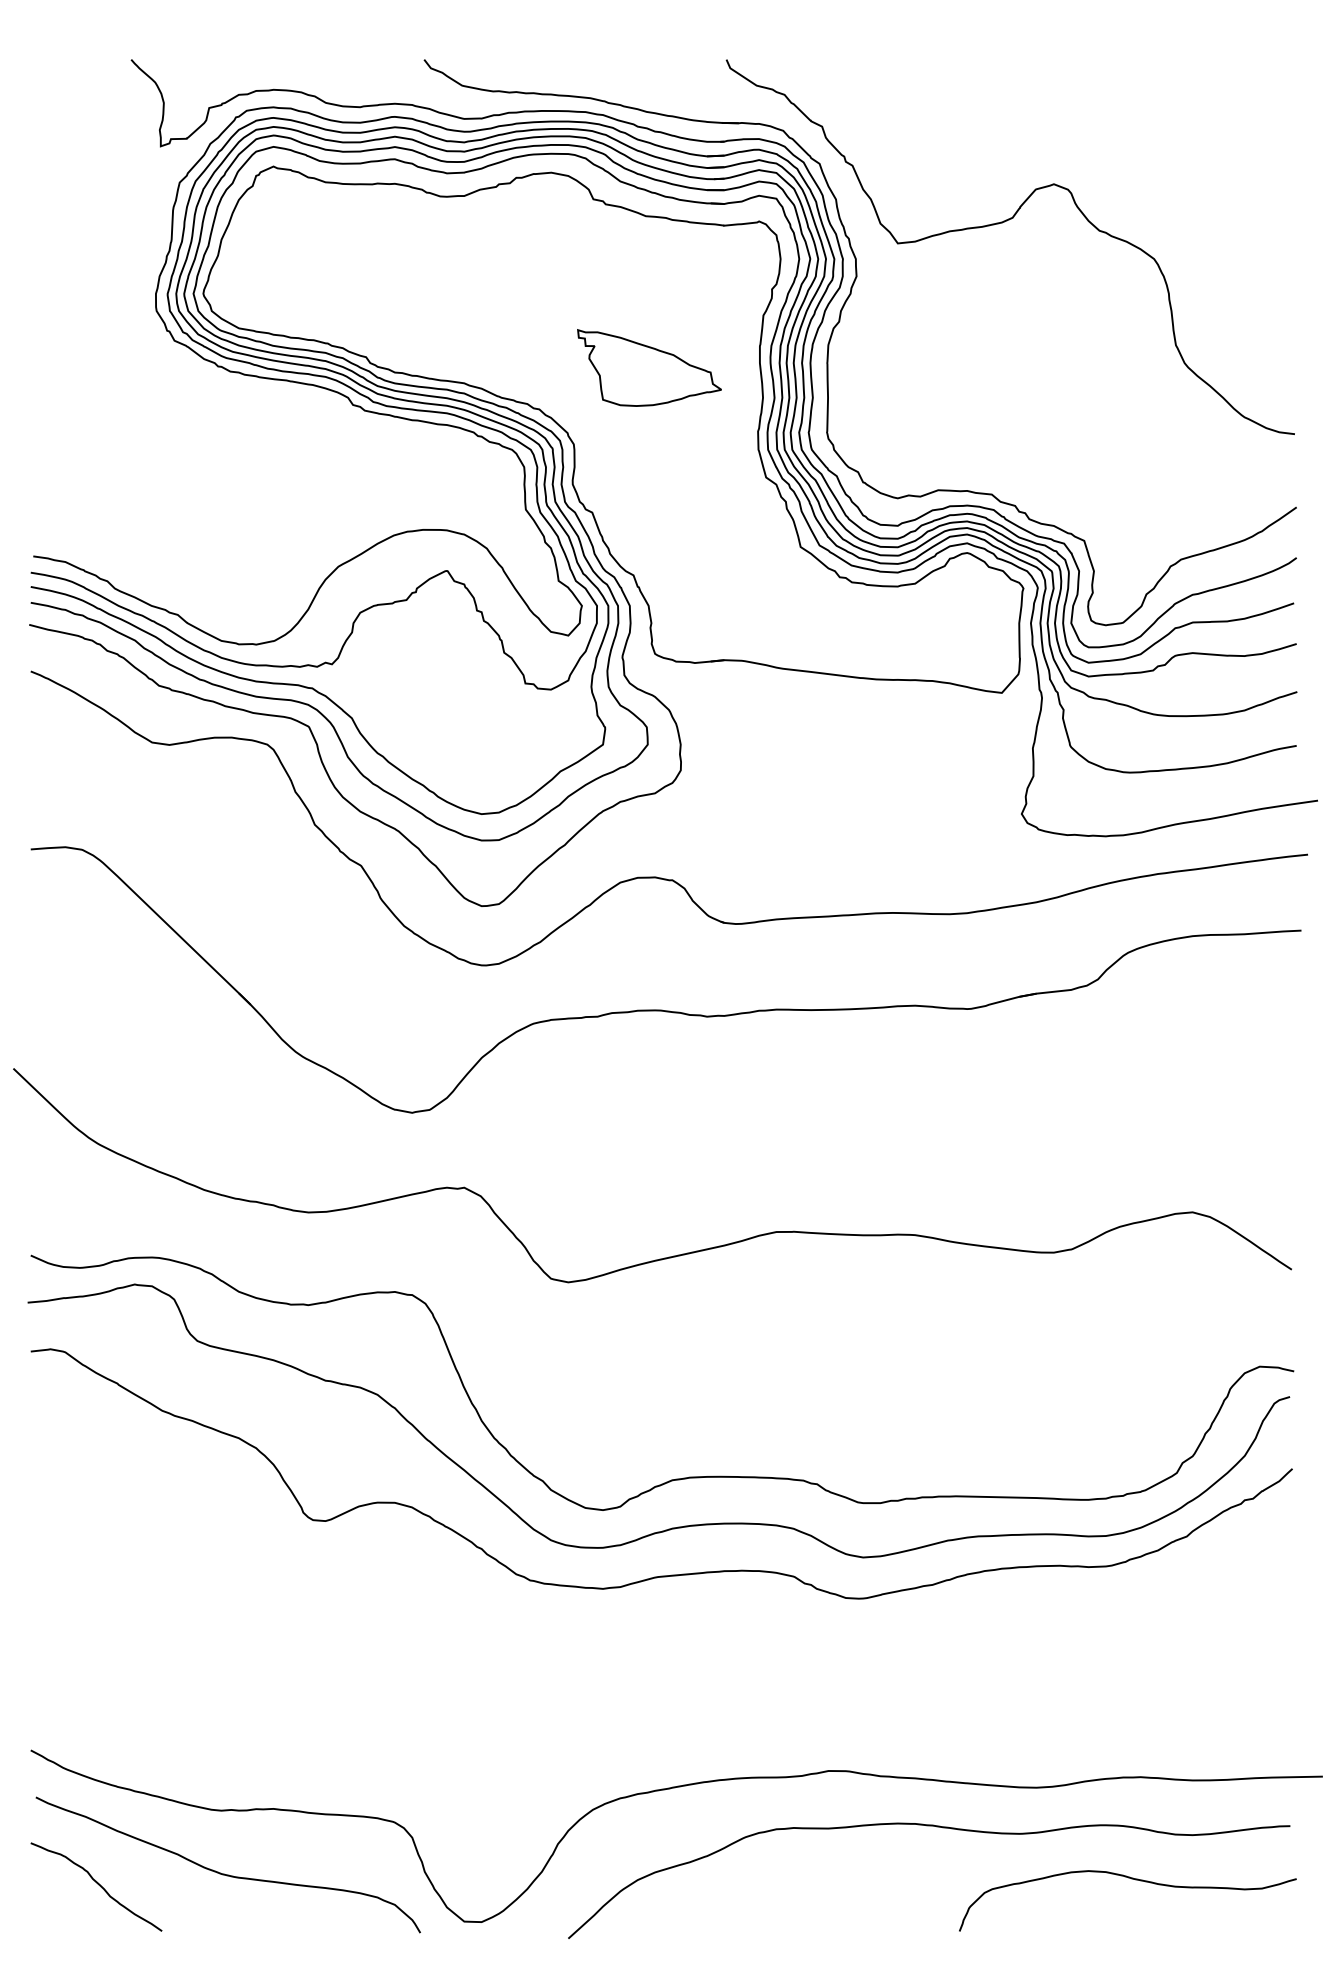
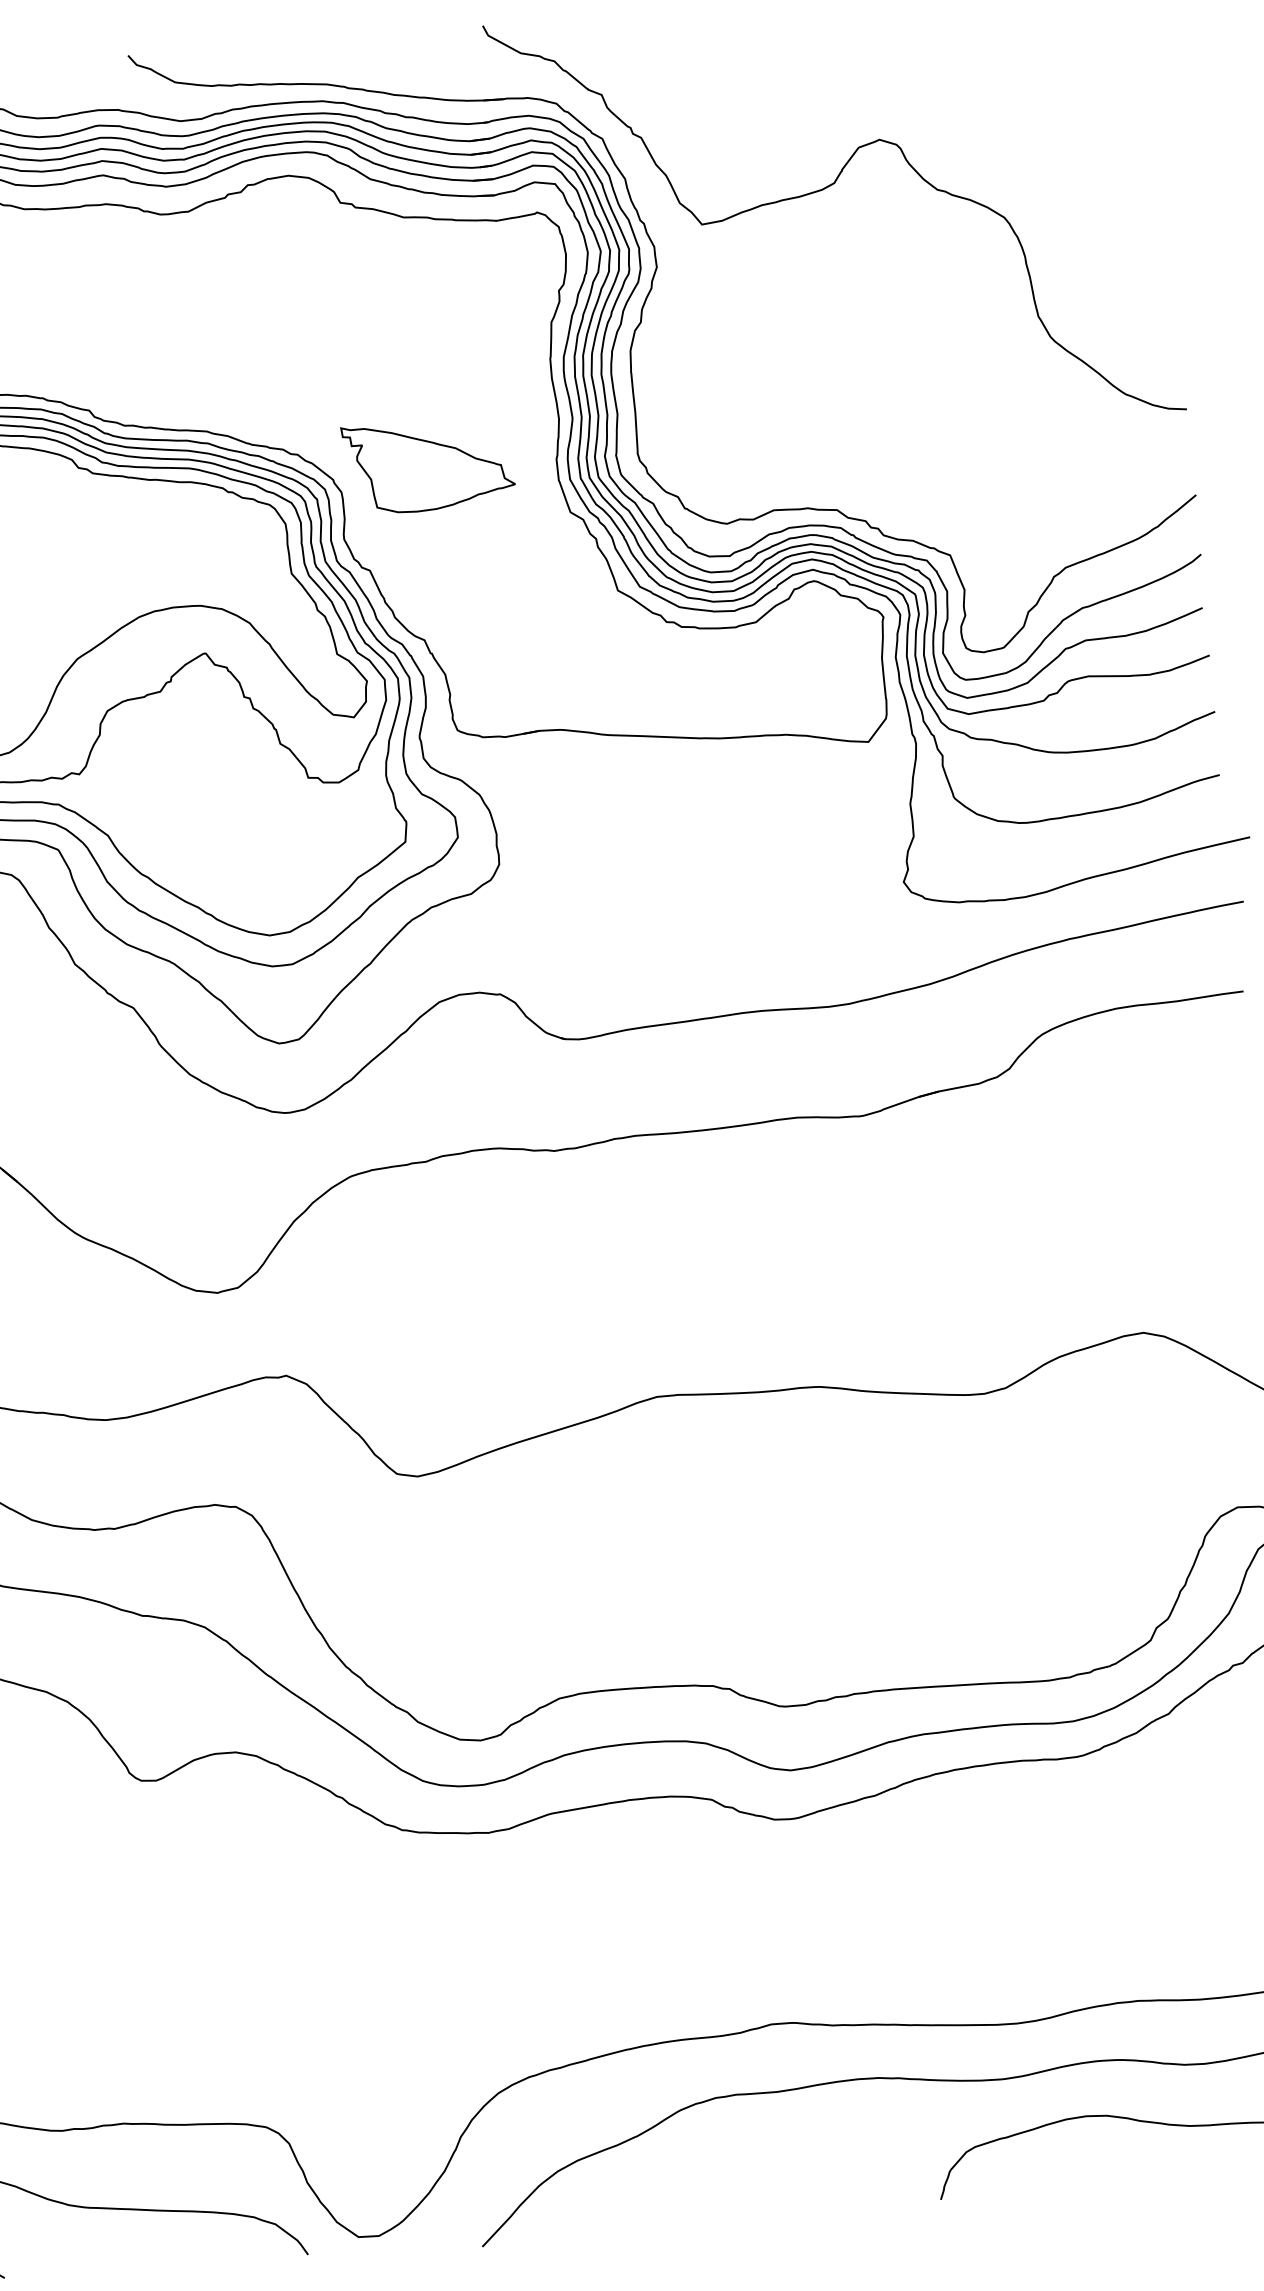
part: (649, 367) -> (428, 465), moved

